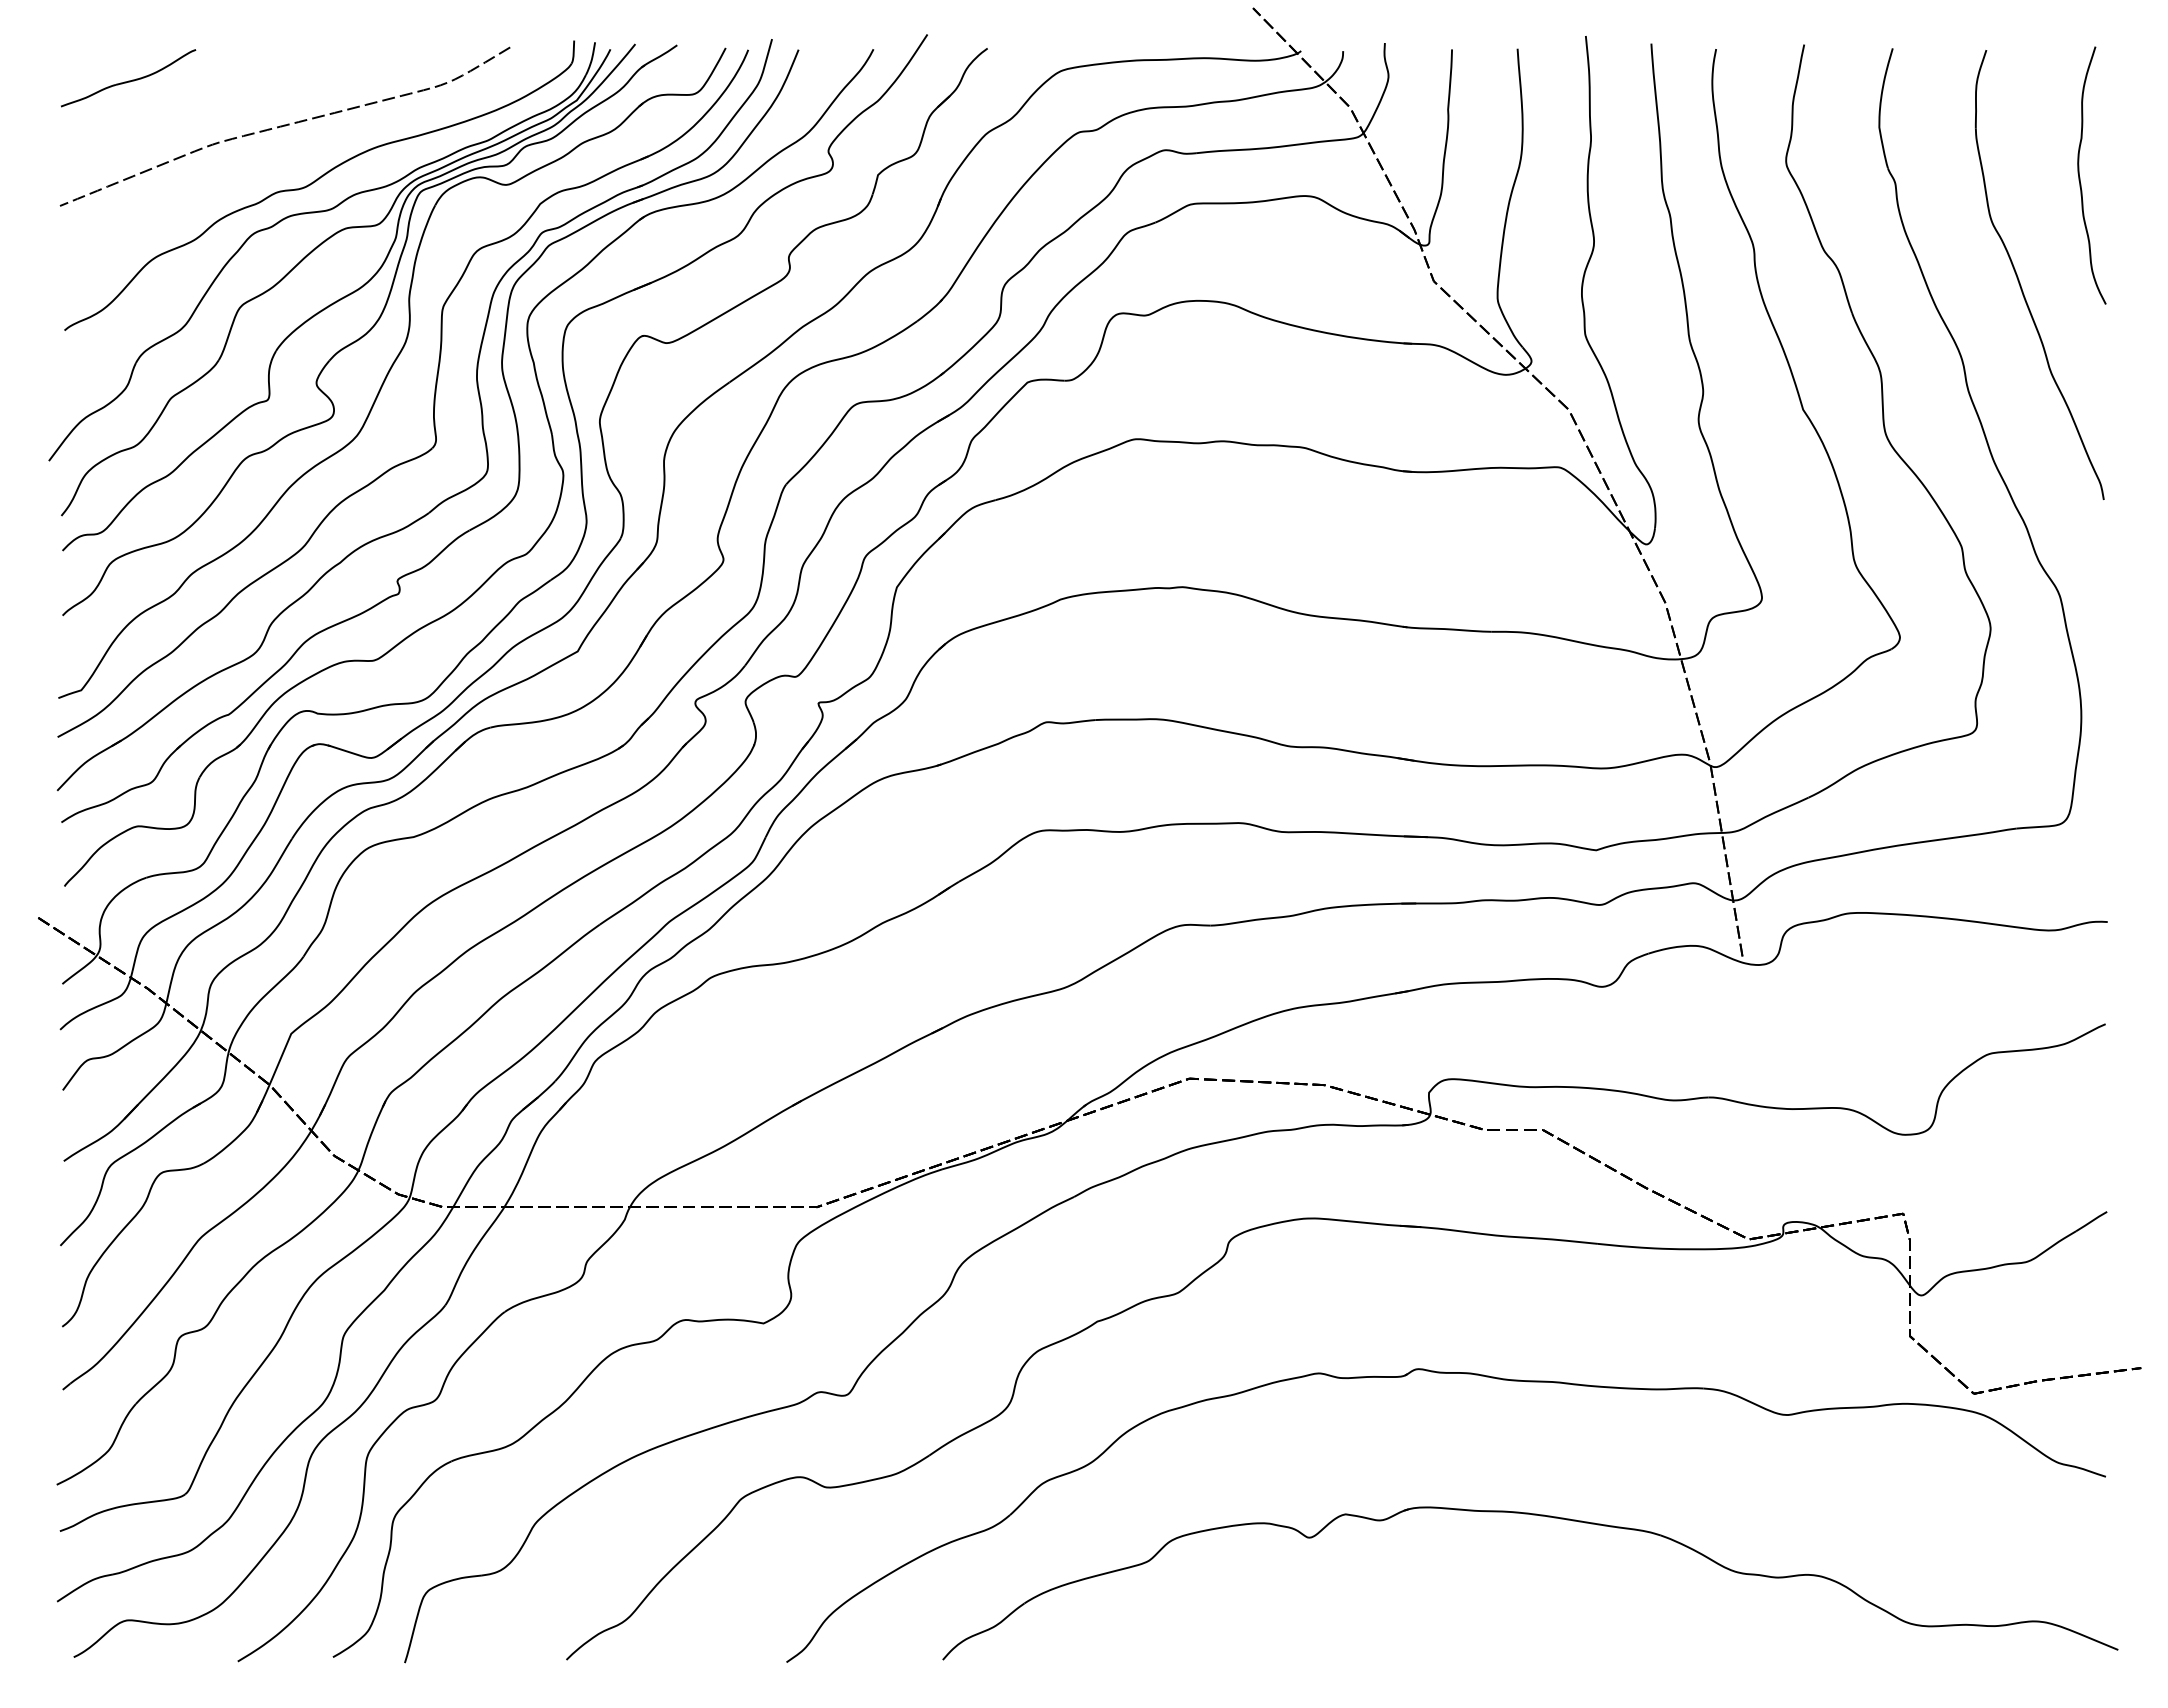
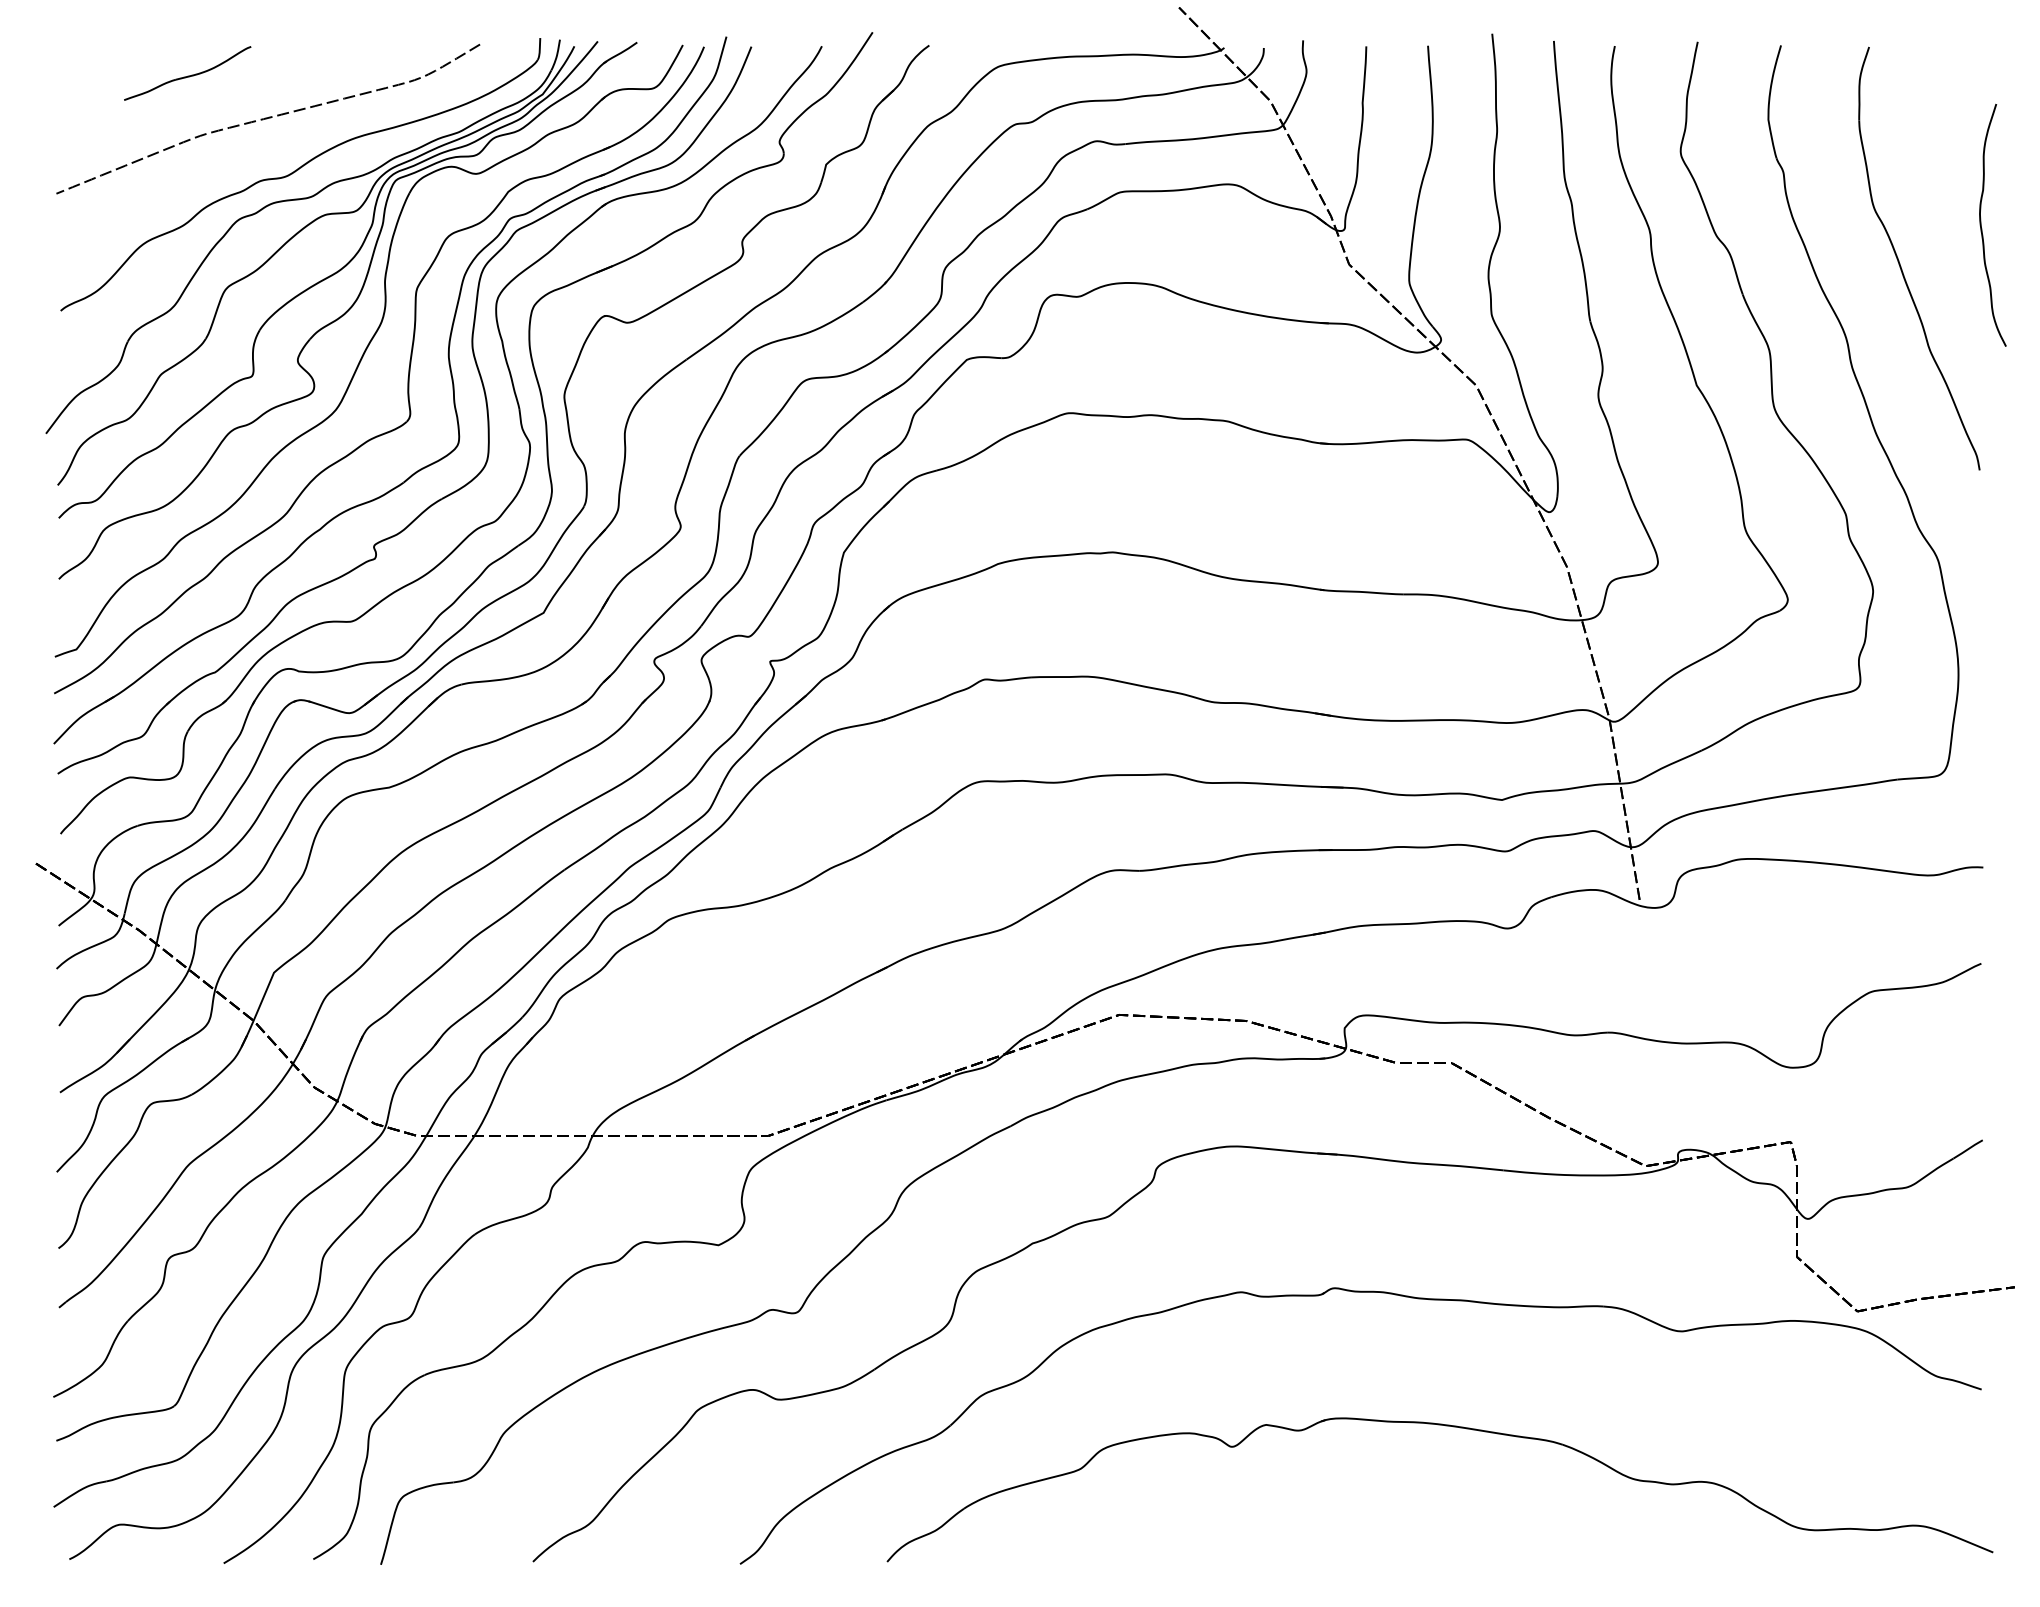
part: (128, 78) -> (187, 73), moved
curve: (2080, 177) -> (1982, 227), moved

